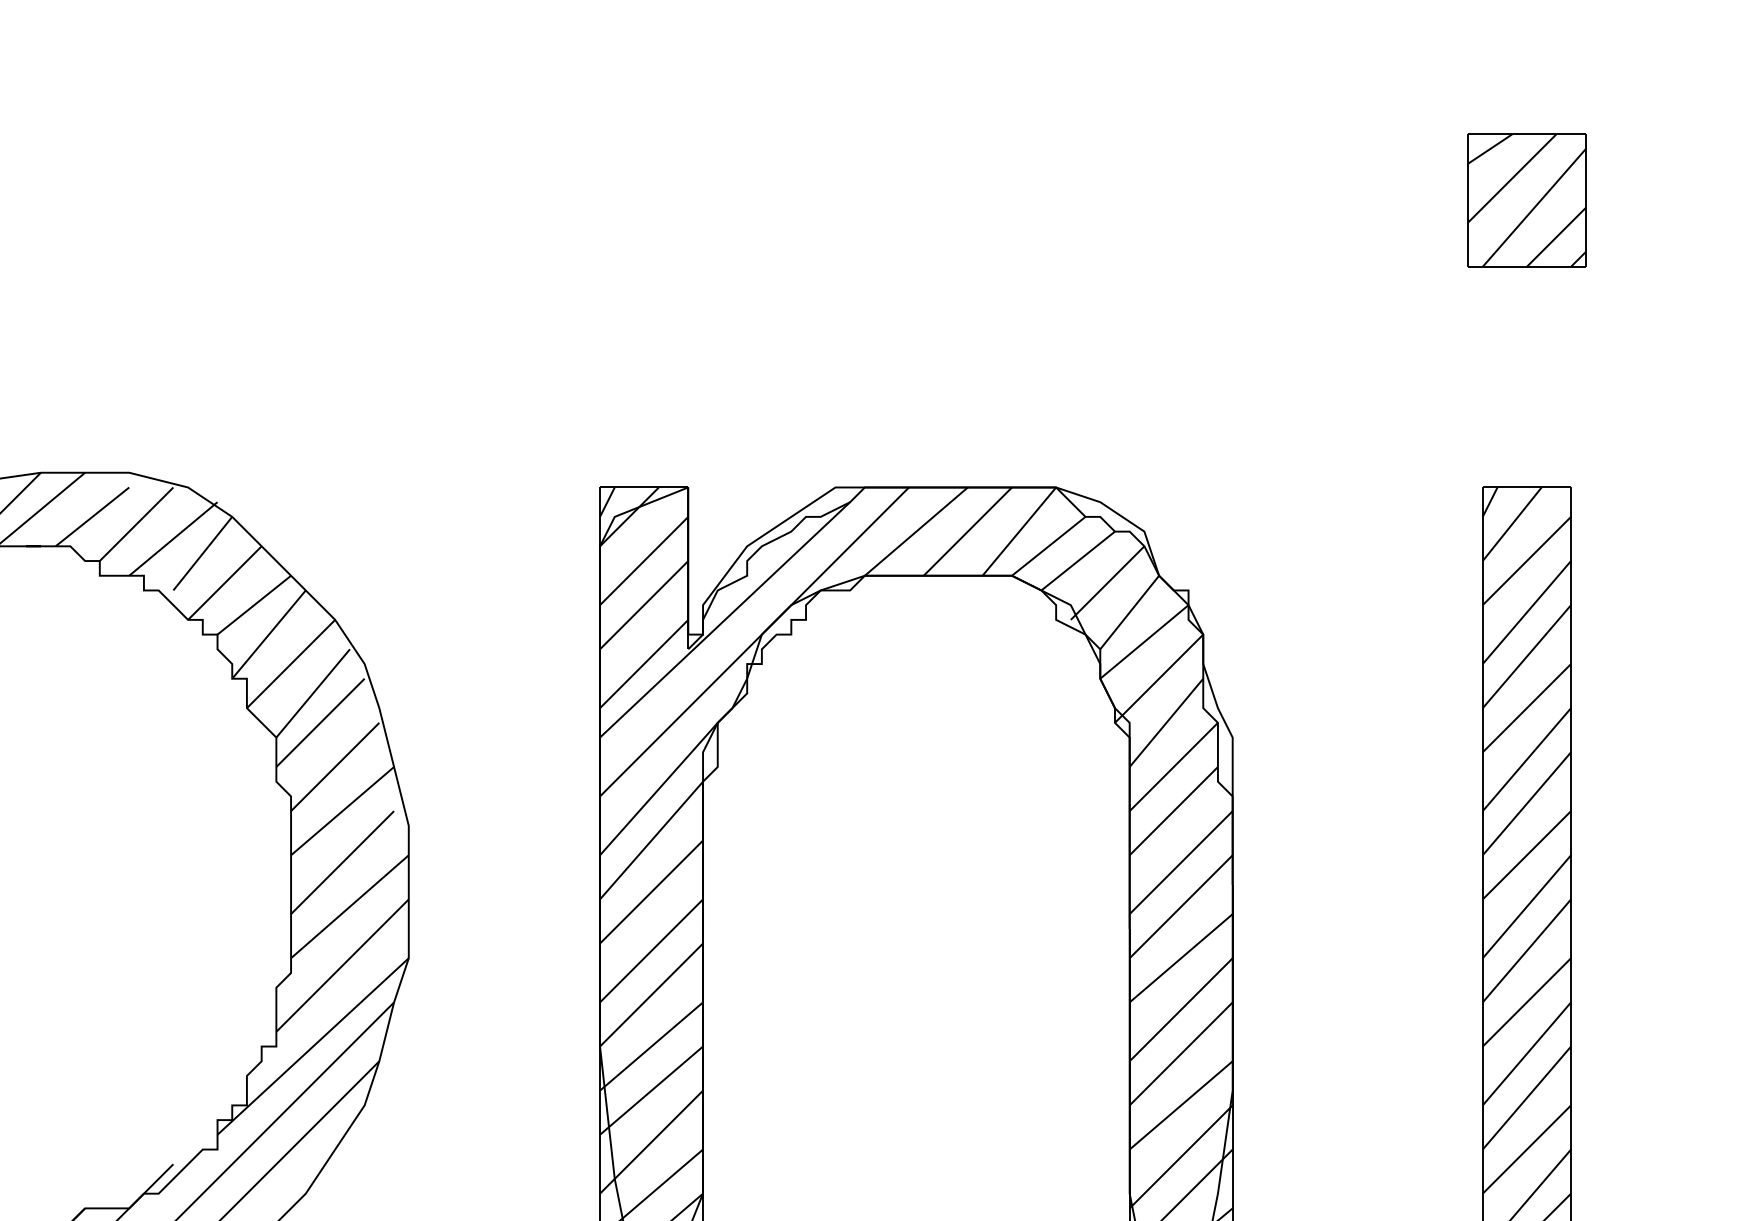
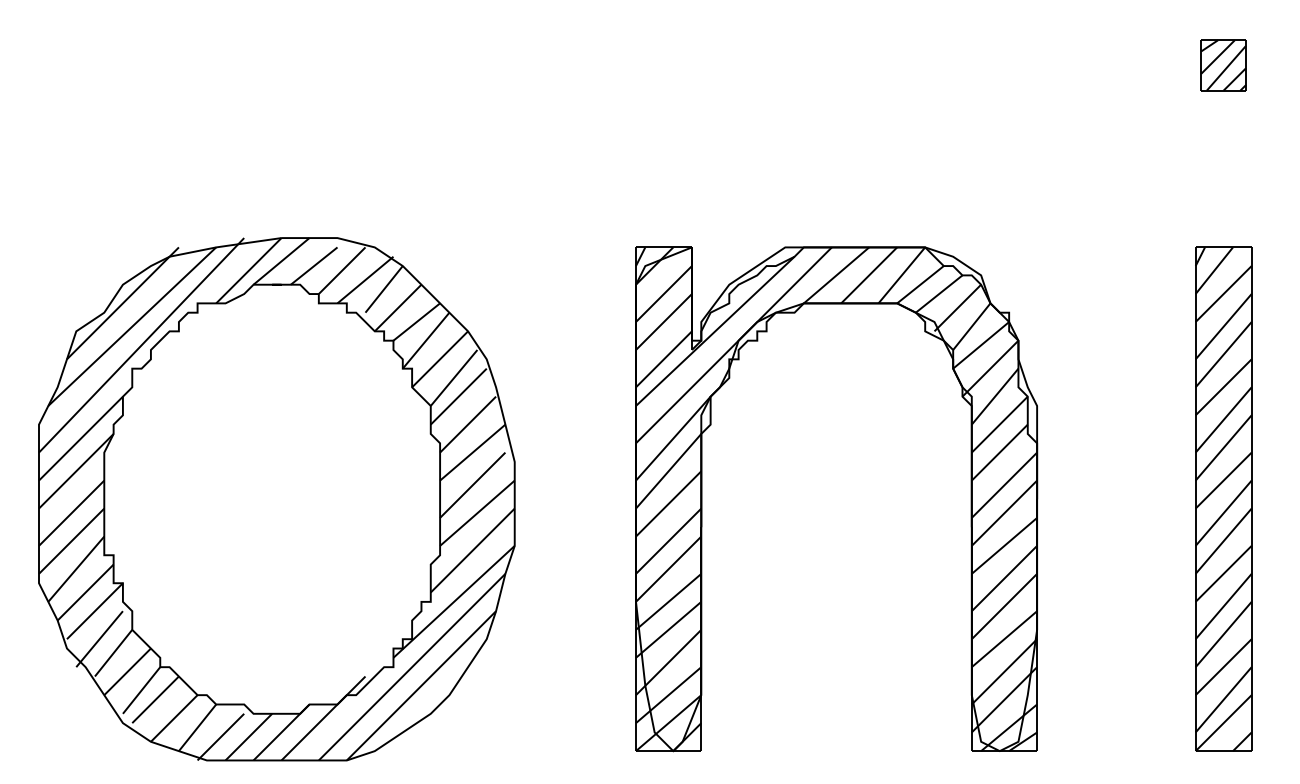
part: (1526, 200) -> (1223, 65), size x0.6

